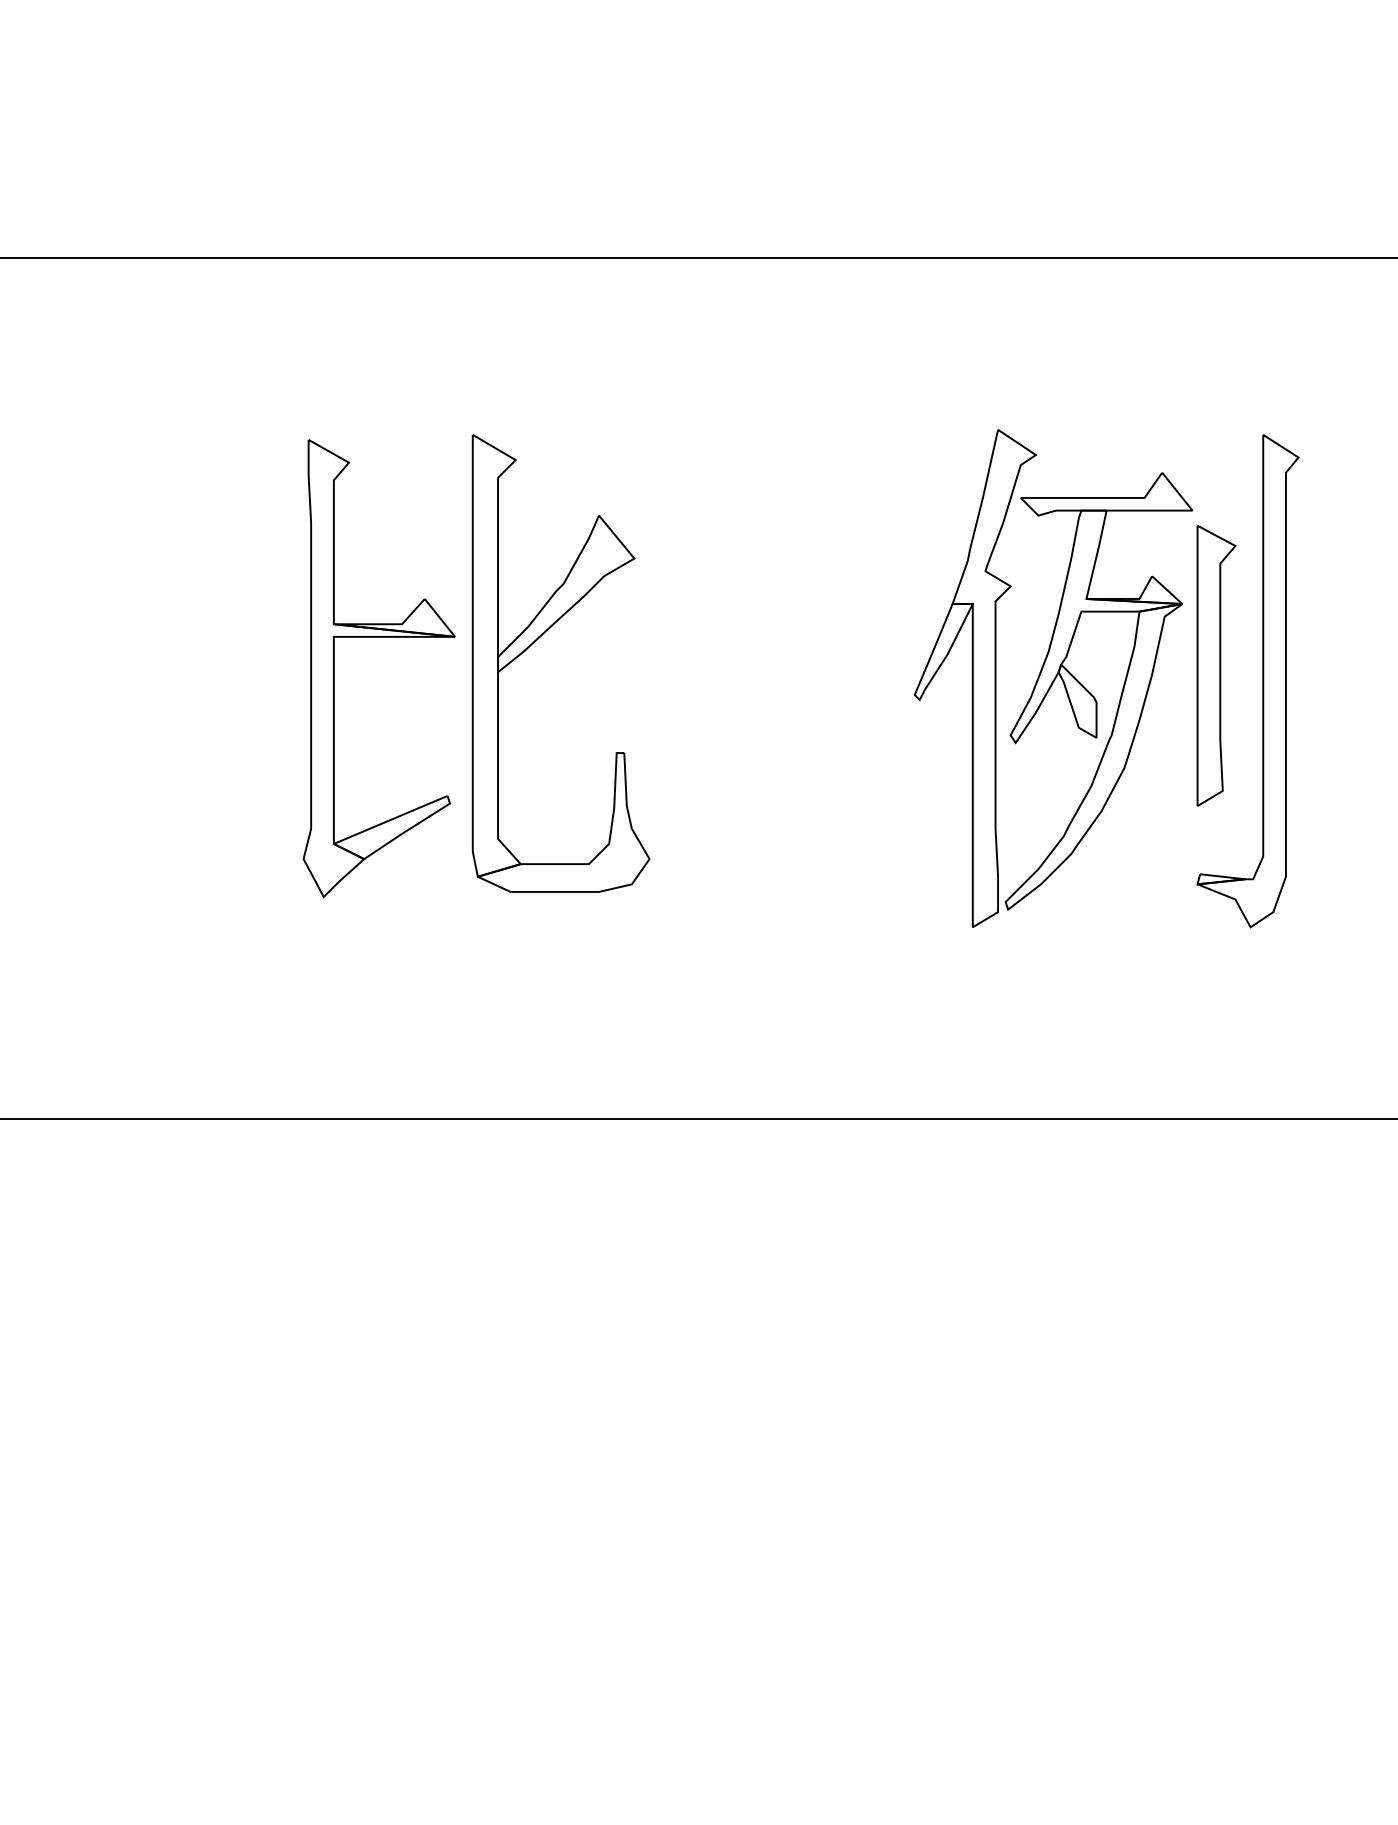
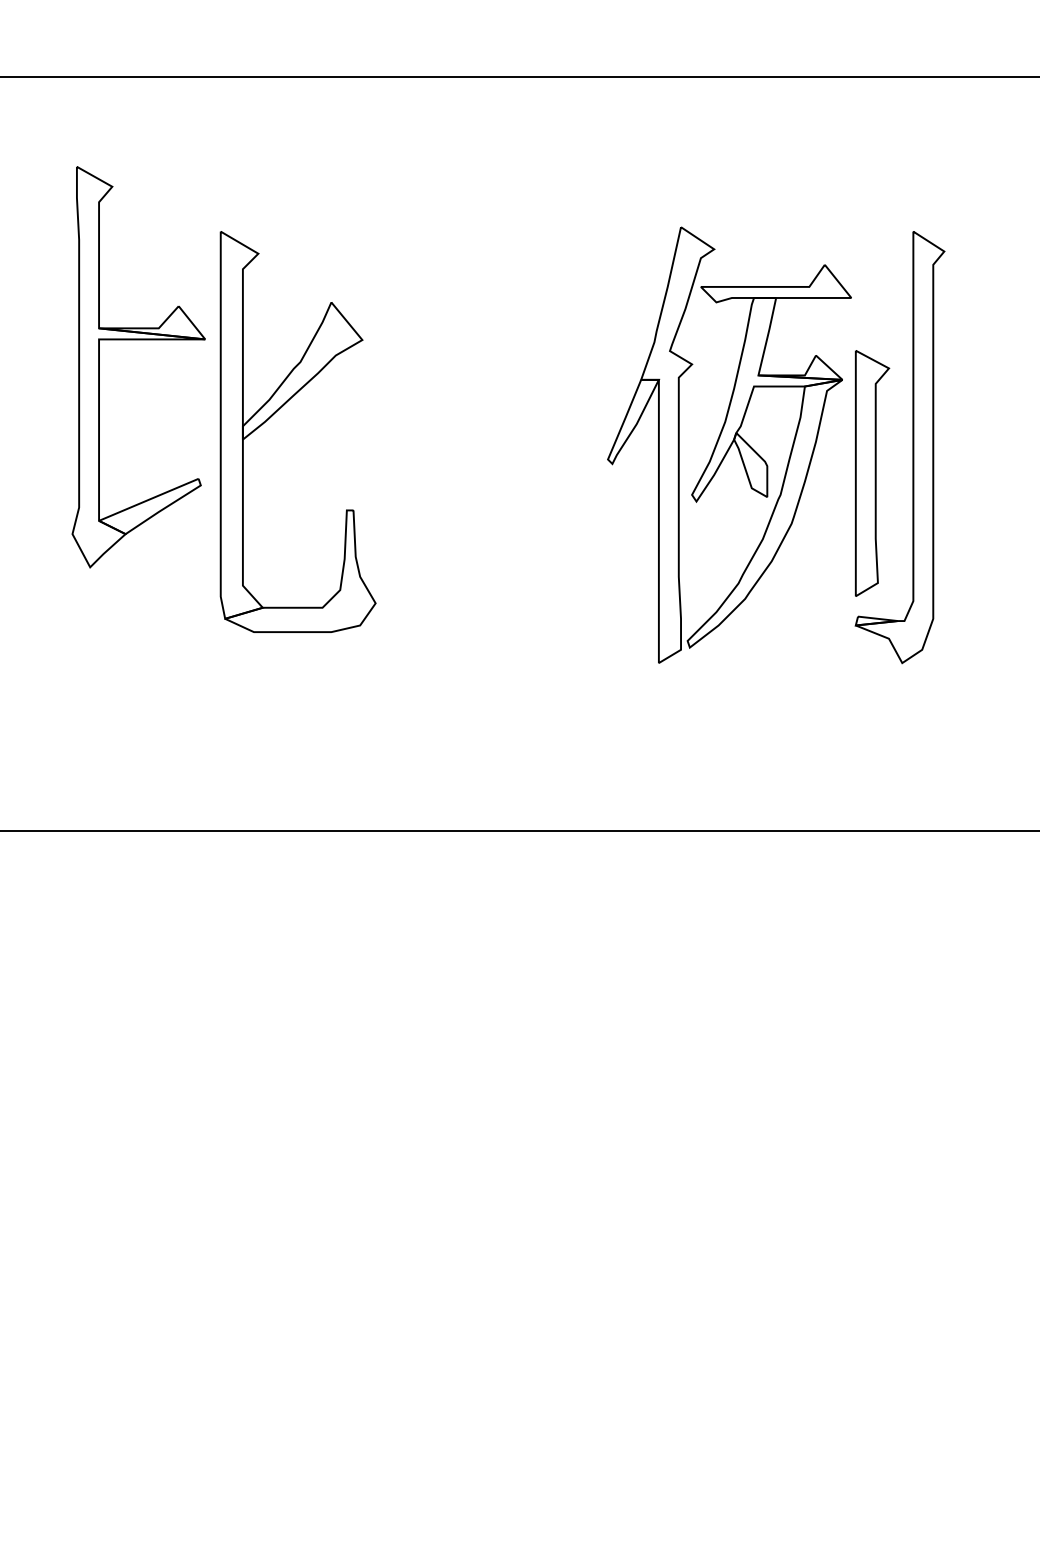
part: (378, 637) -> (138, 339), moved
part: (1216, 665) -> (872, 473), moved

